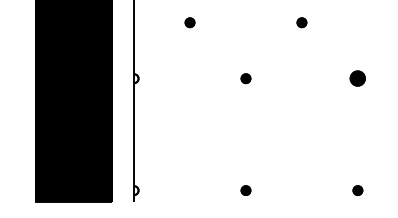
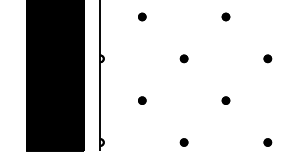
part: (357, 78) -> (267, 58), size x0.62
part: (190, 134) -> (142, 100), added
part: (301, 134) -> (225, 100), added

